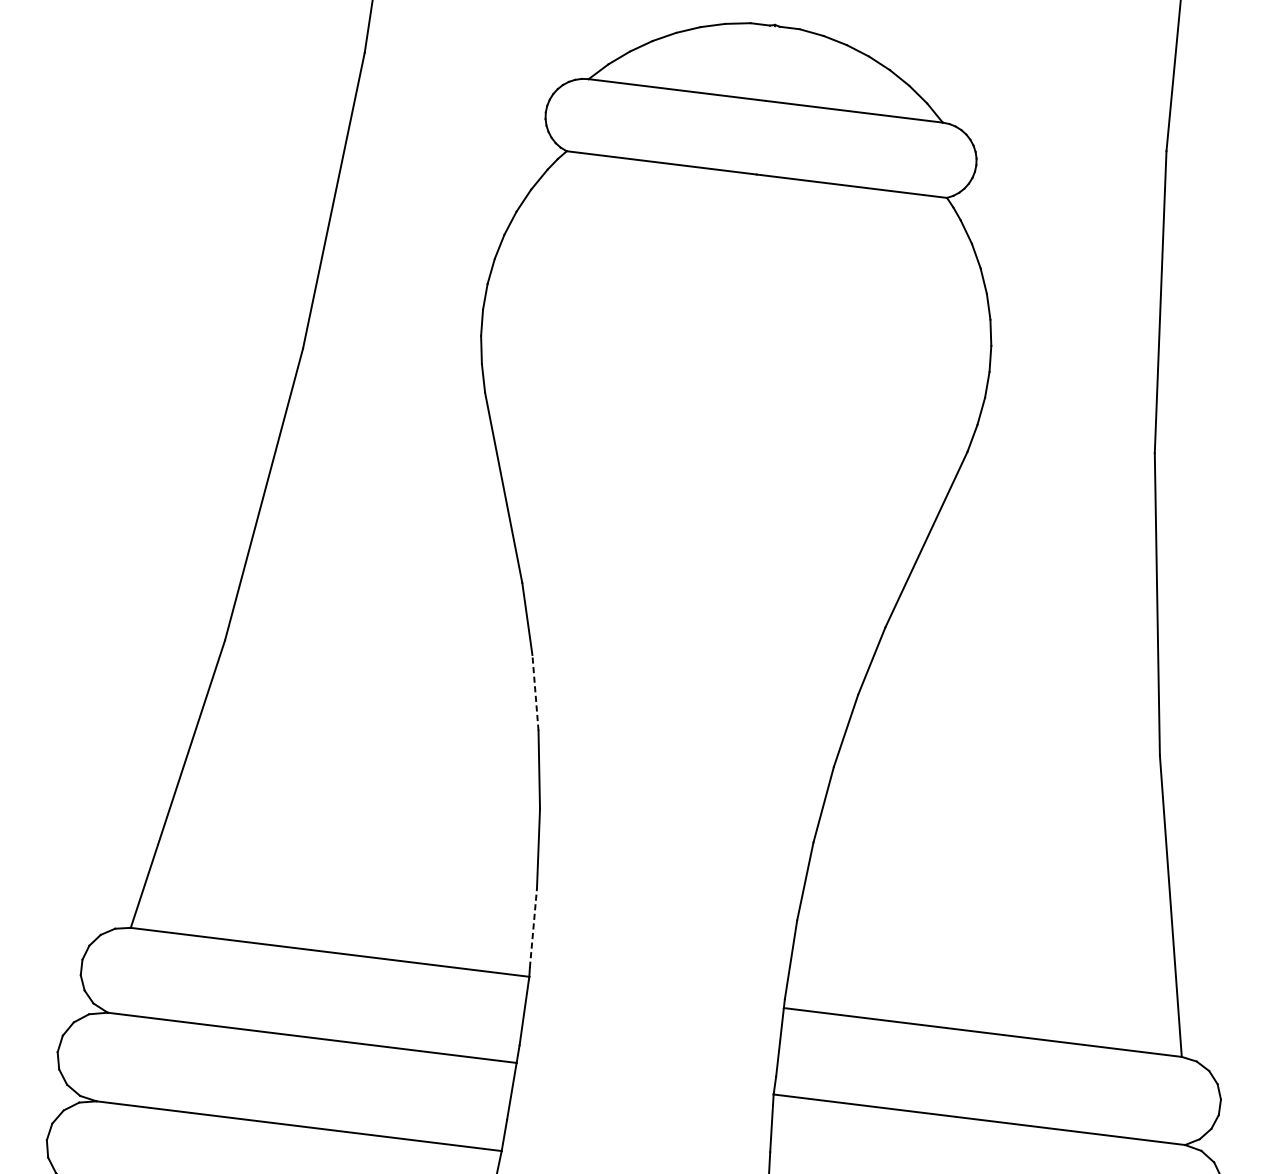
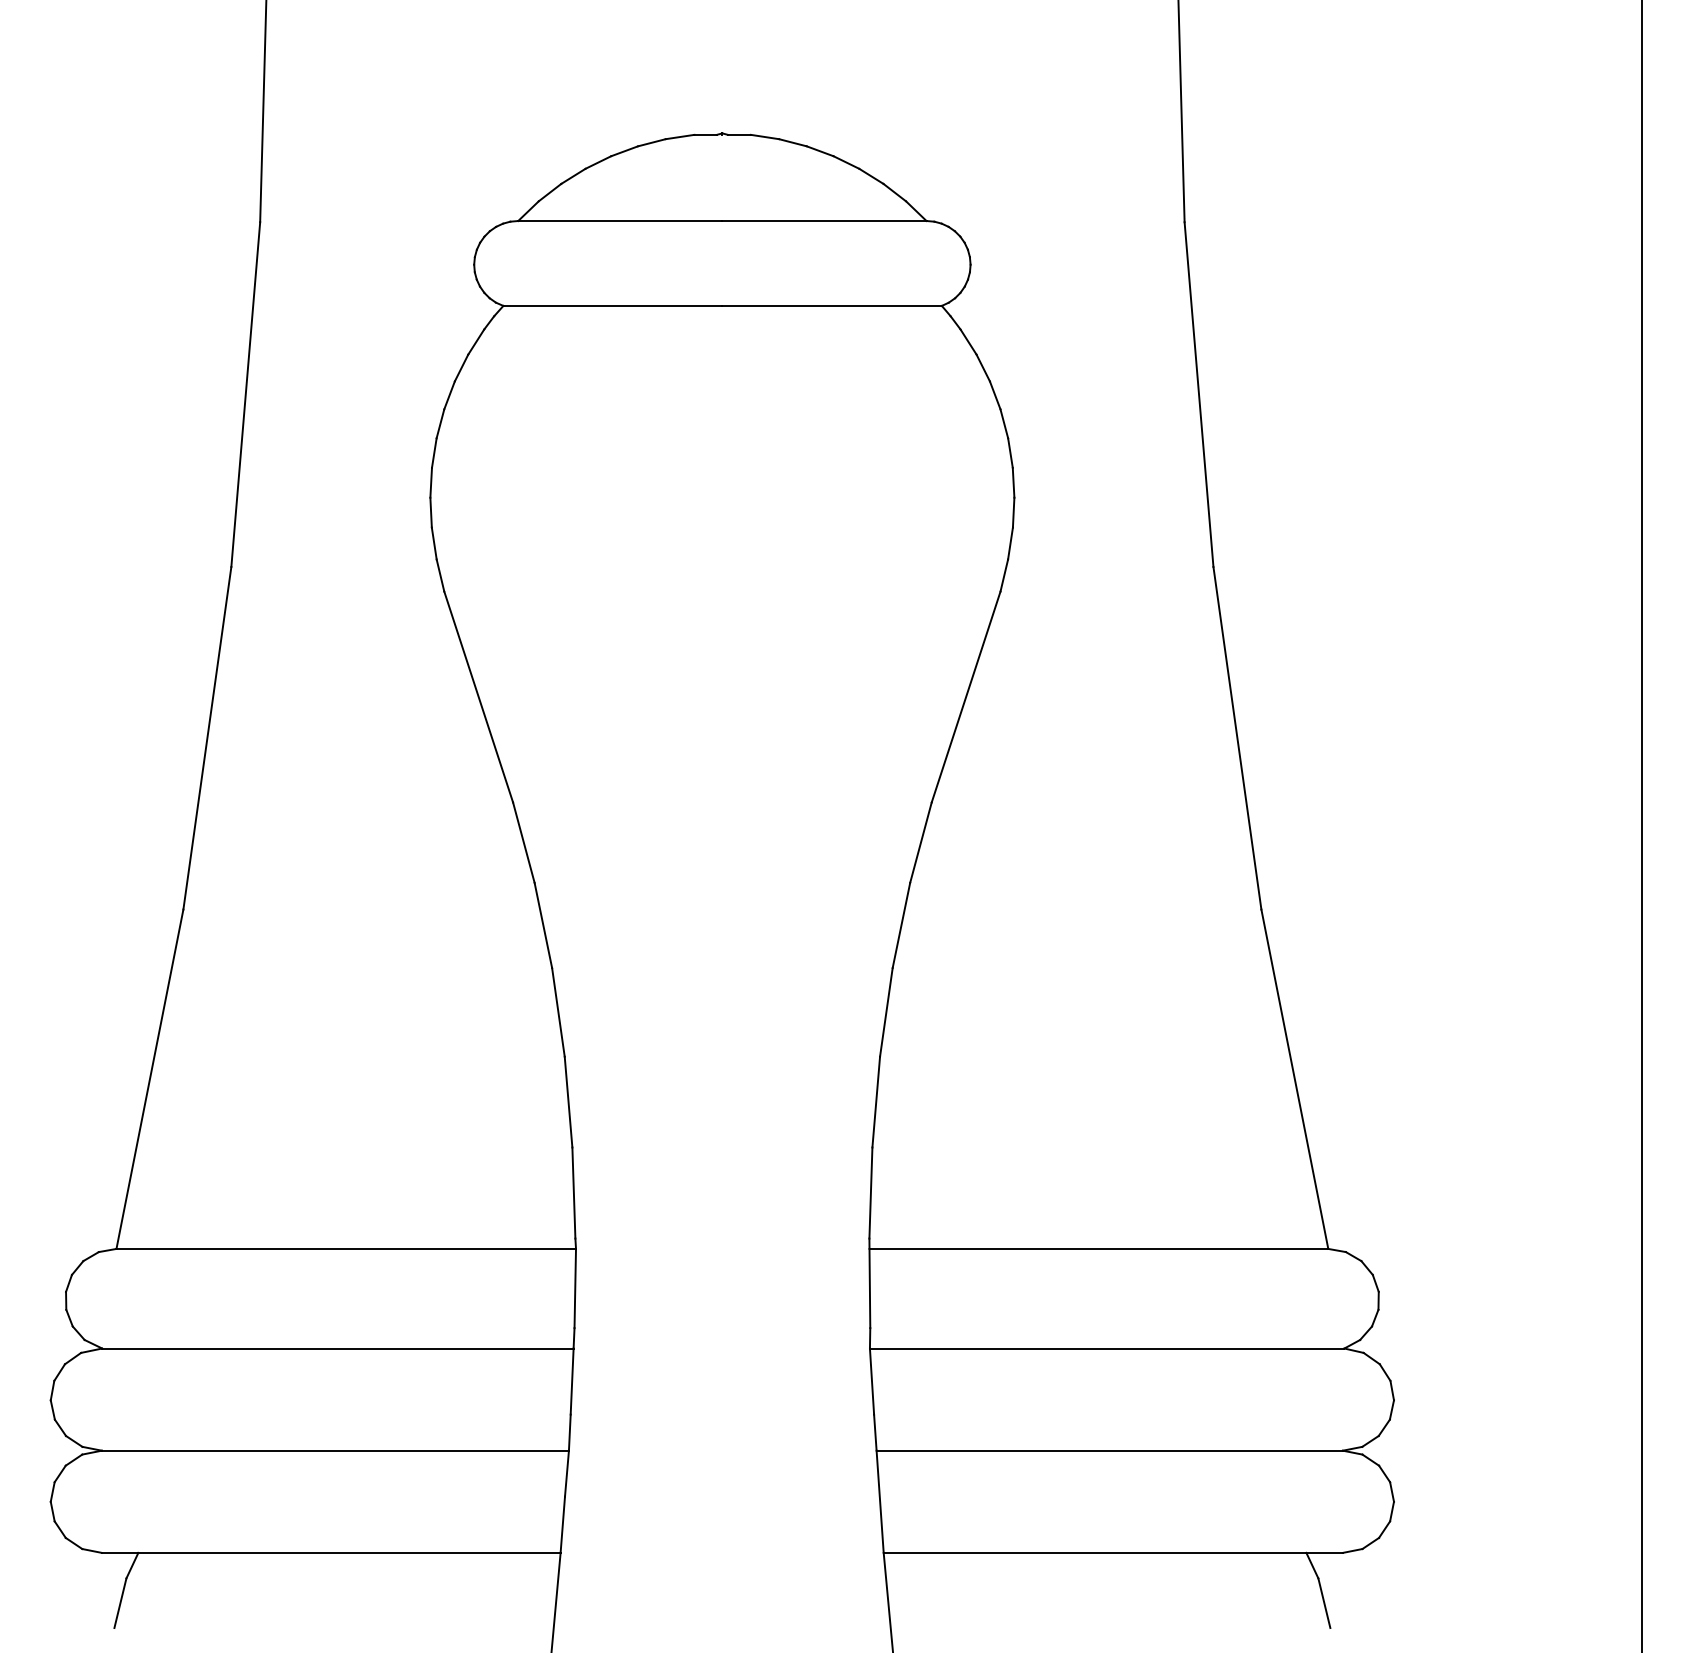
line: (535, 691) -> (543, 924), dashed -> solid
line: (533, 928) -> (573, 1193), dashed -> solid

